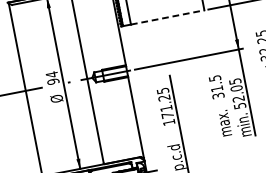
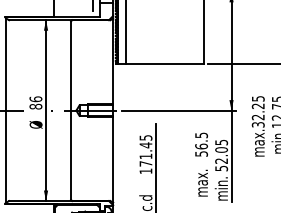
line: (167, 17) -> (165, 63), dashed -> solid
text: (52, 77) -> (35, 102), 94 -> 86
text: (217, 91) -> (201, 149), 31.5 -> 56.5
text: (163, 98) -> (145, 145), 171.25 -> 171.45

